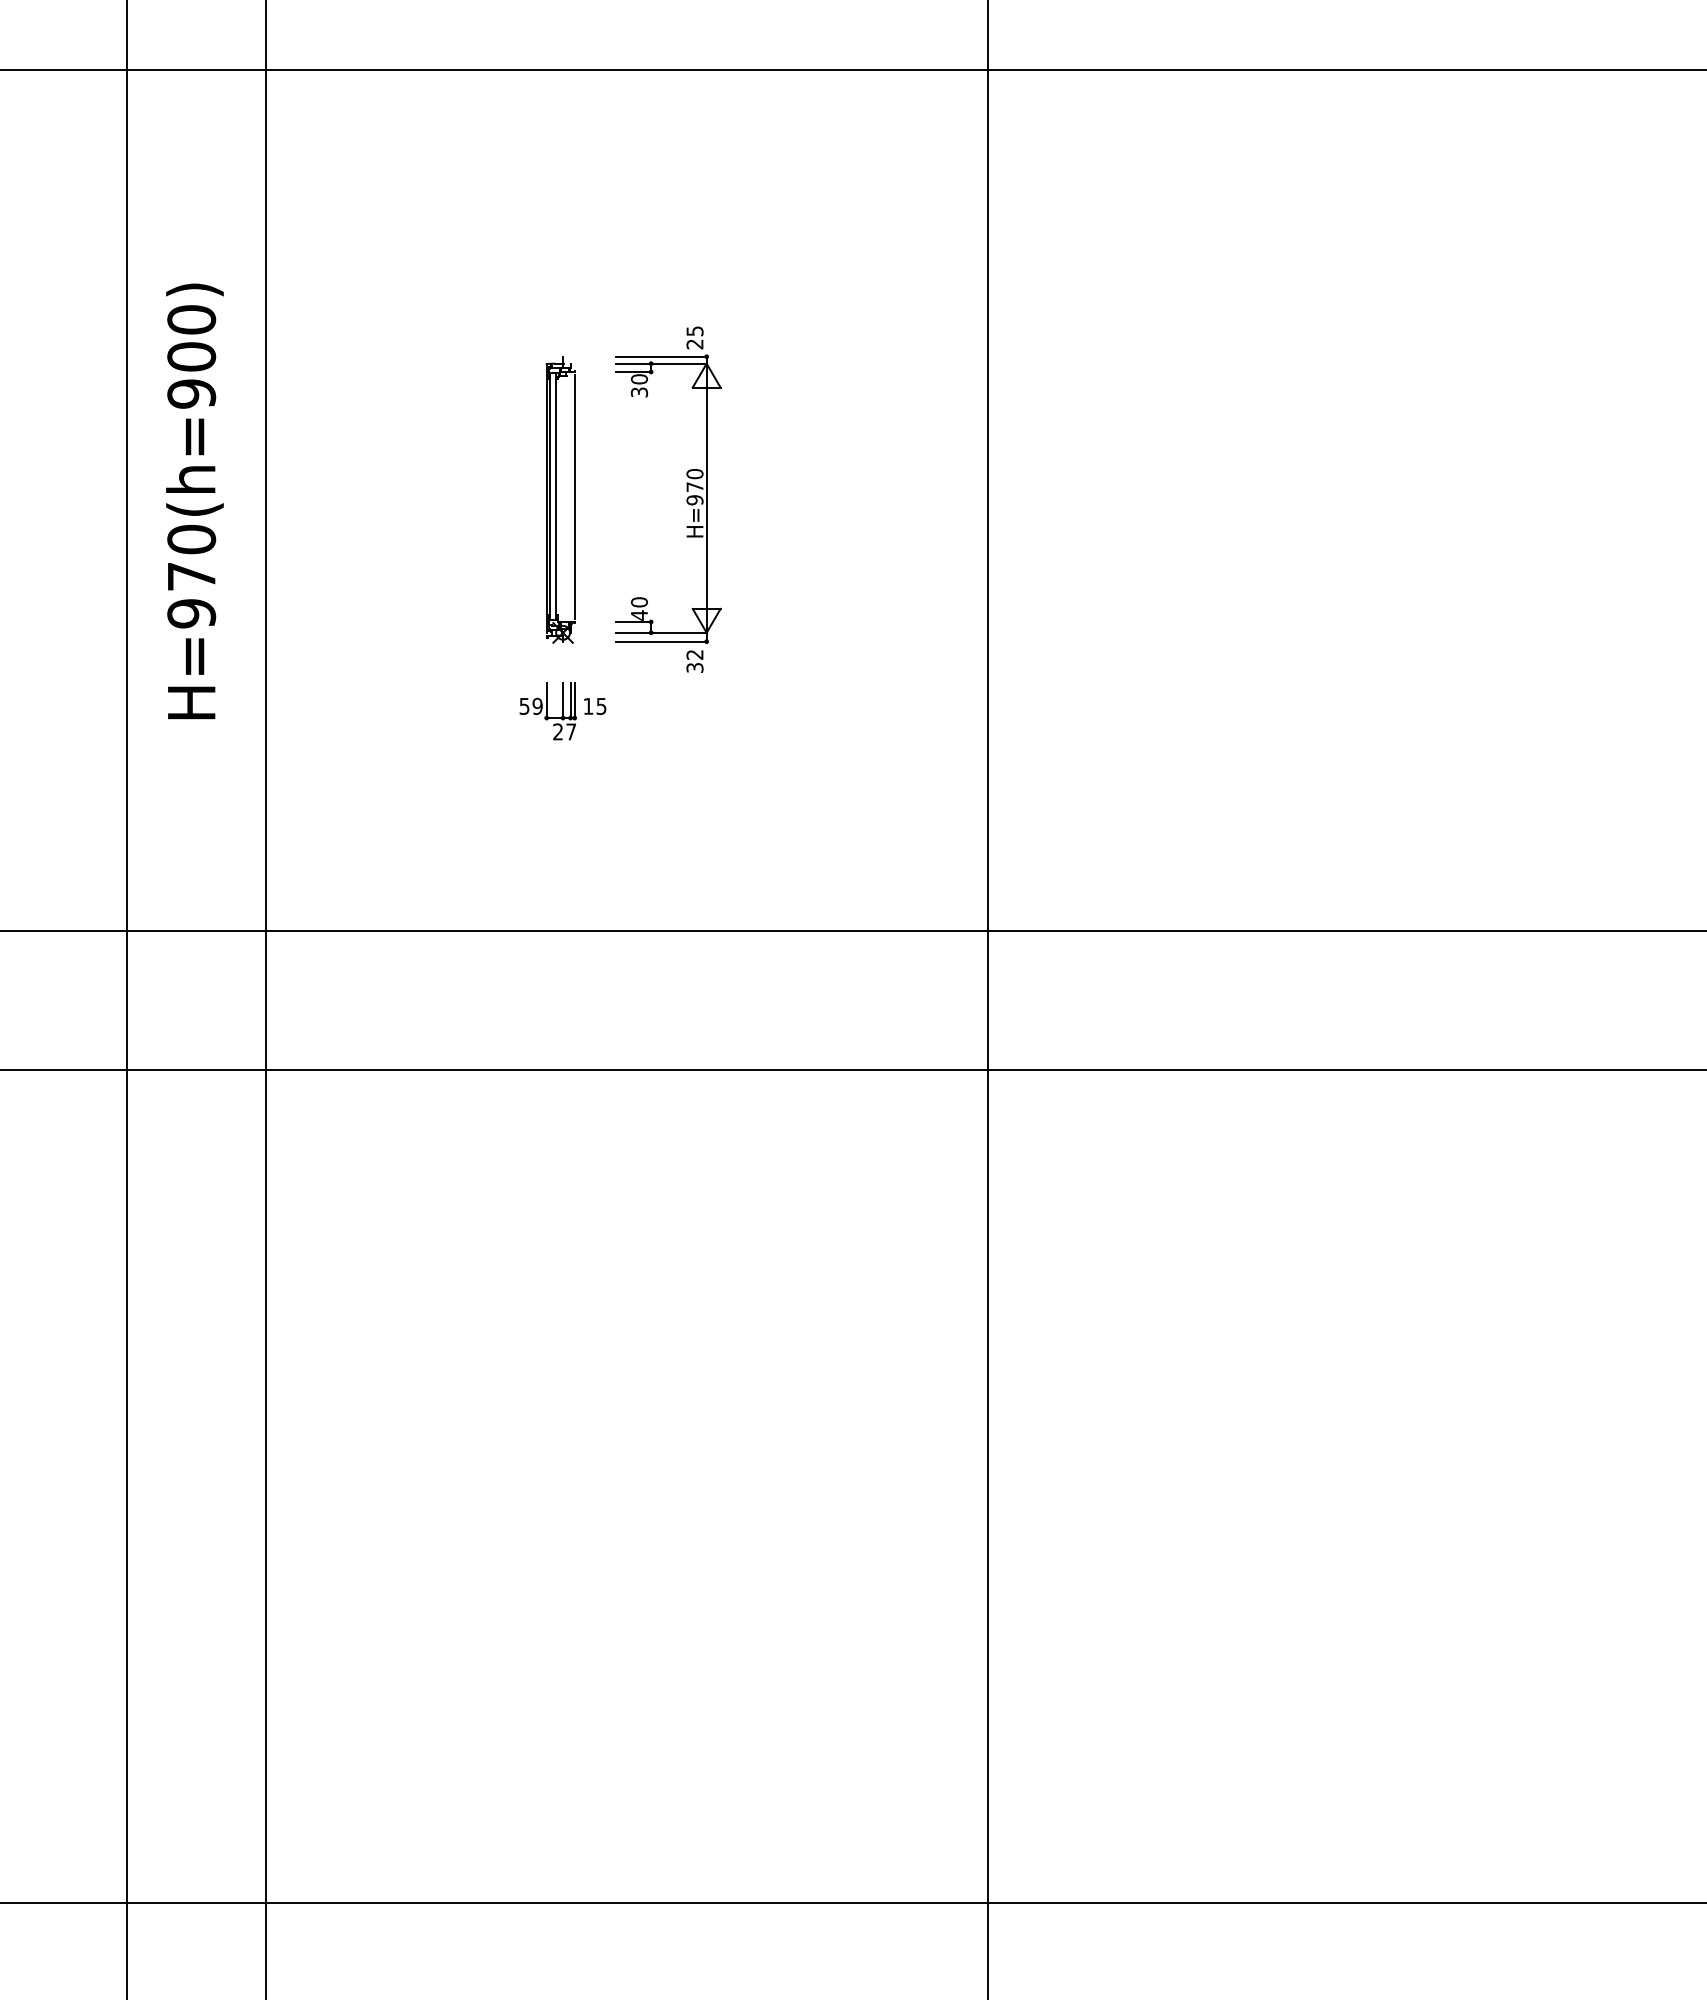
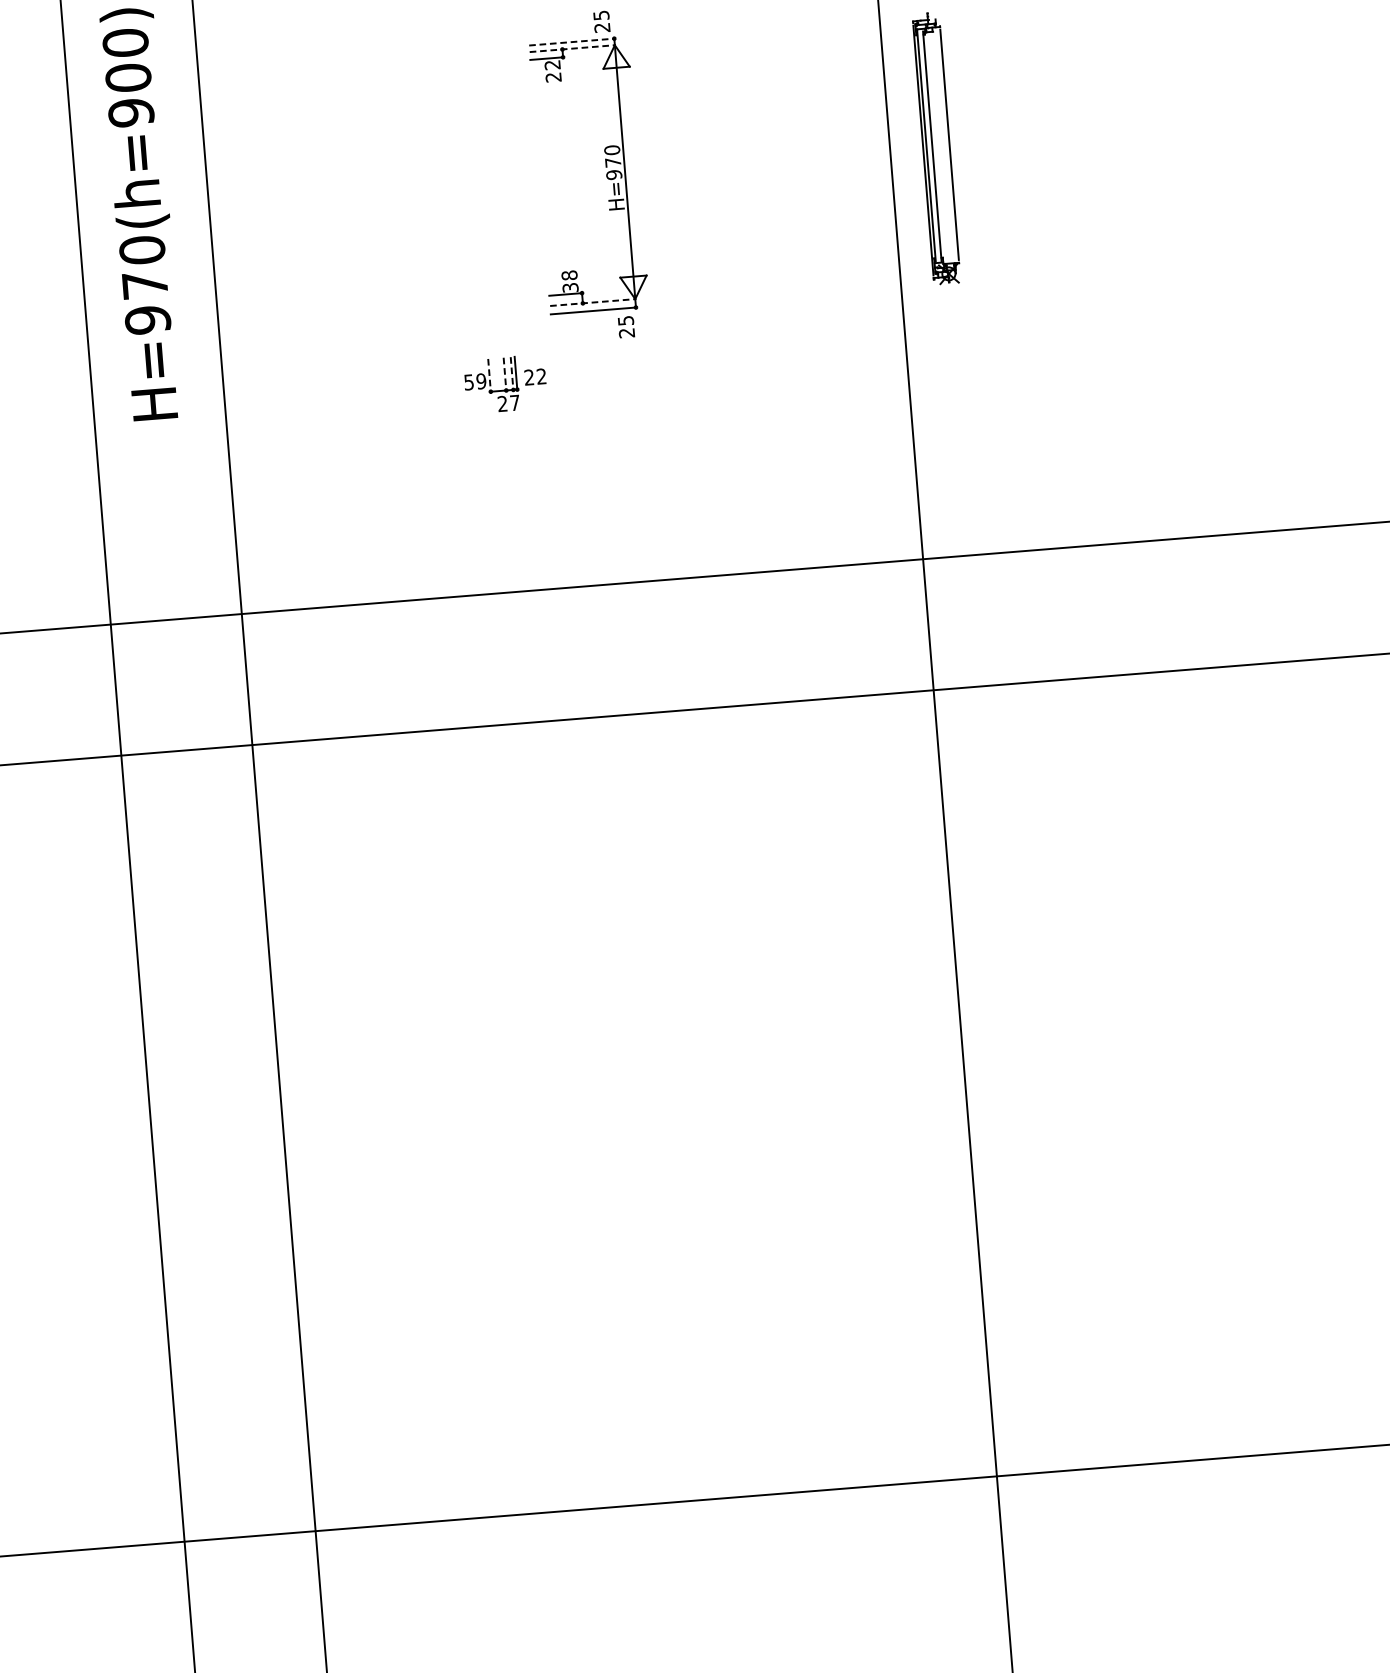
line: (662, 356) -> (572, 41), solid -> dashed
line: (662, 363) -> (573, 48), solid -> dashed
text: (639, 385) -> (553, 70), 30 -> 22
part: (560, 499) -> (936, 148), moved
text: (639, 608) -> (570, 281), 40 -> 38
line: (662, 632) -> (593, 302), solid -> dashed
text: (694, 661) -> (625, 327), 32 -> 25
line: (546, 701) -> (489, 376), solid -> dashed
line: (563, 701) -> (505, 374), solid -> dashed
line: (570, 701) -> (512, 374), solid -> dashed
text: (594, 705) -> (534, 376), 15 -> 22

